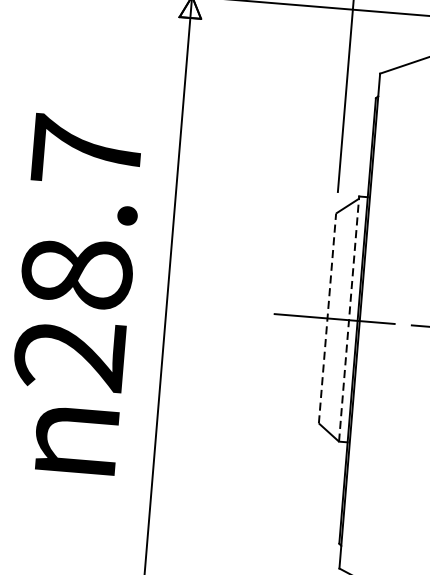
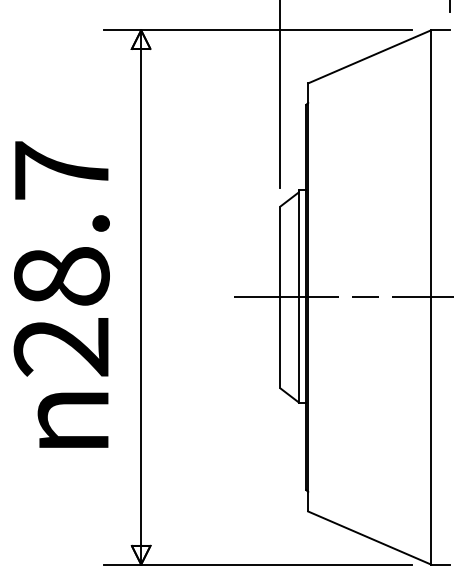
line: (327, 318) -> (280, 297), dashed -> solid
line: (348, 319) -> (298, 296), dashed -> solid

